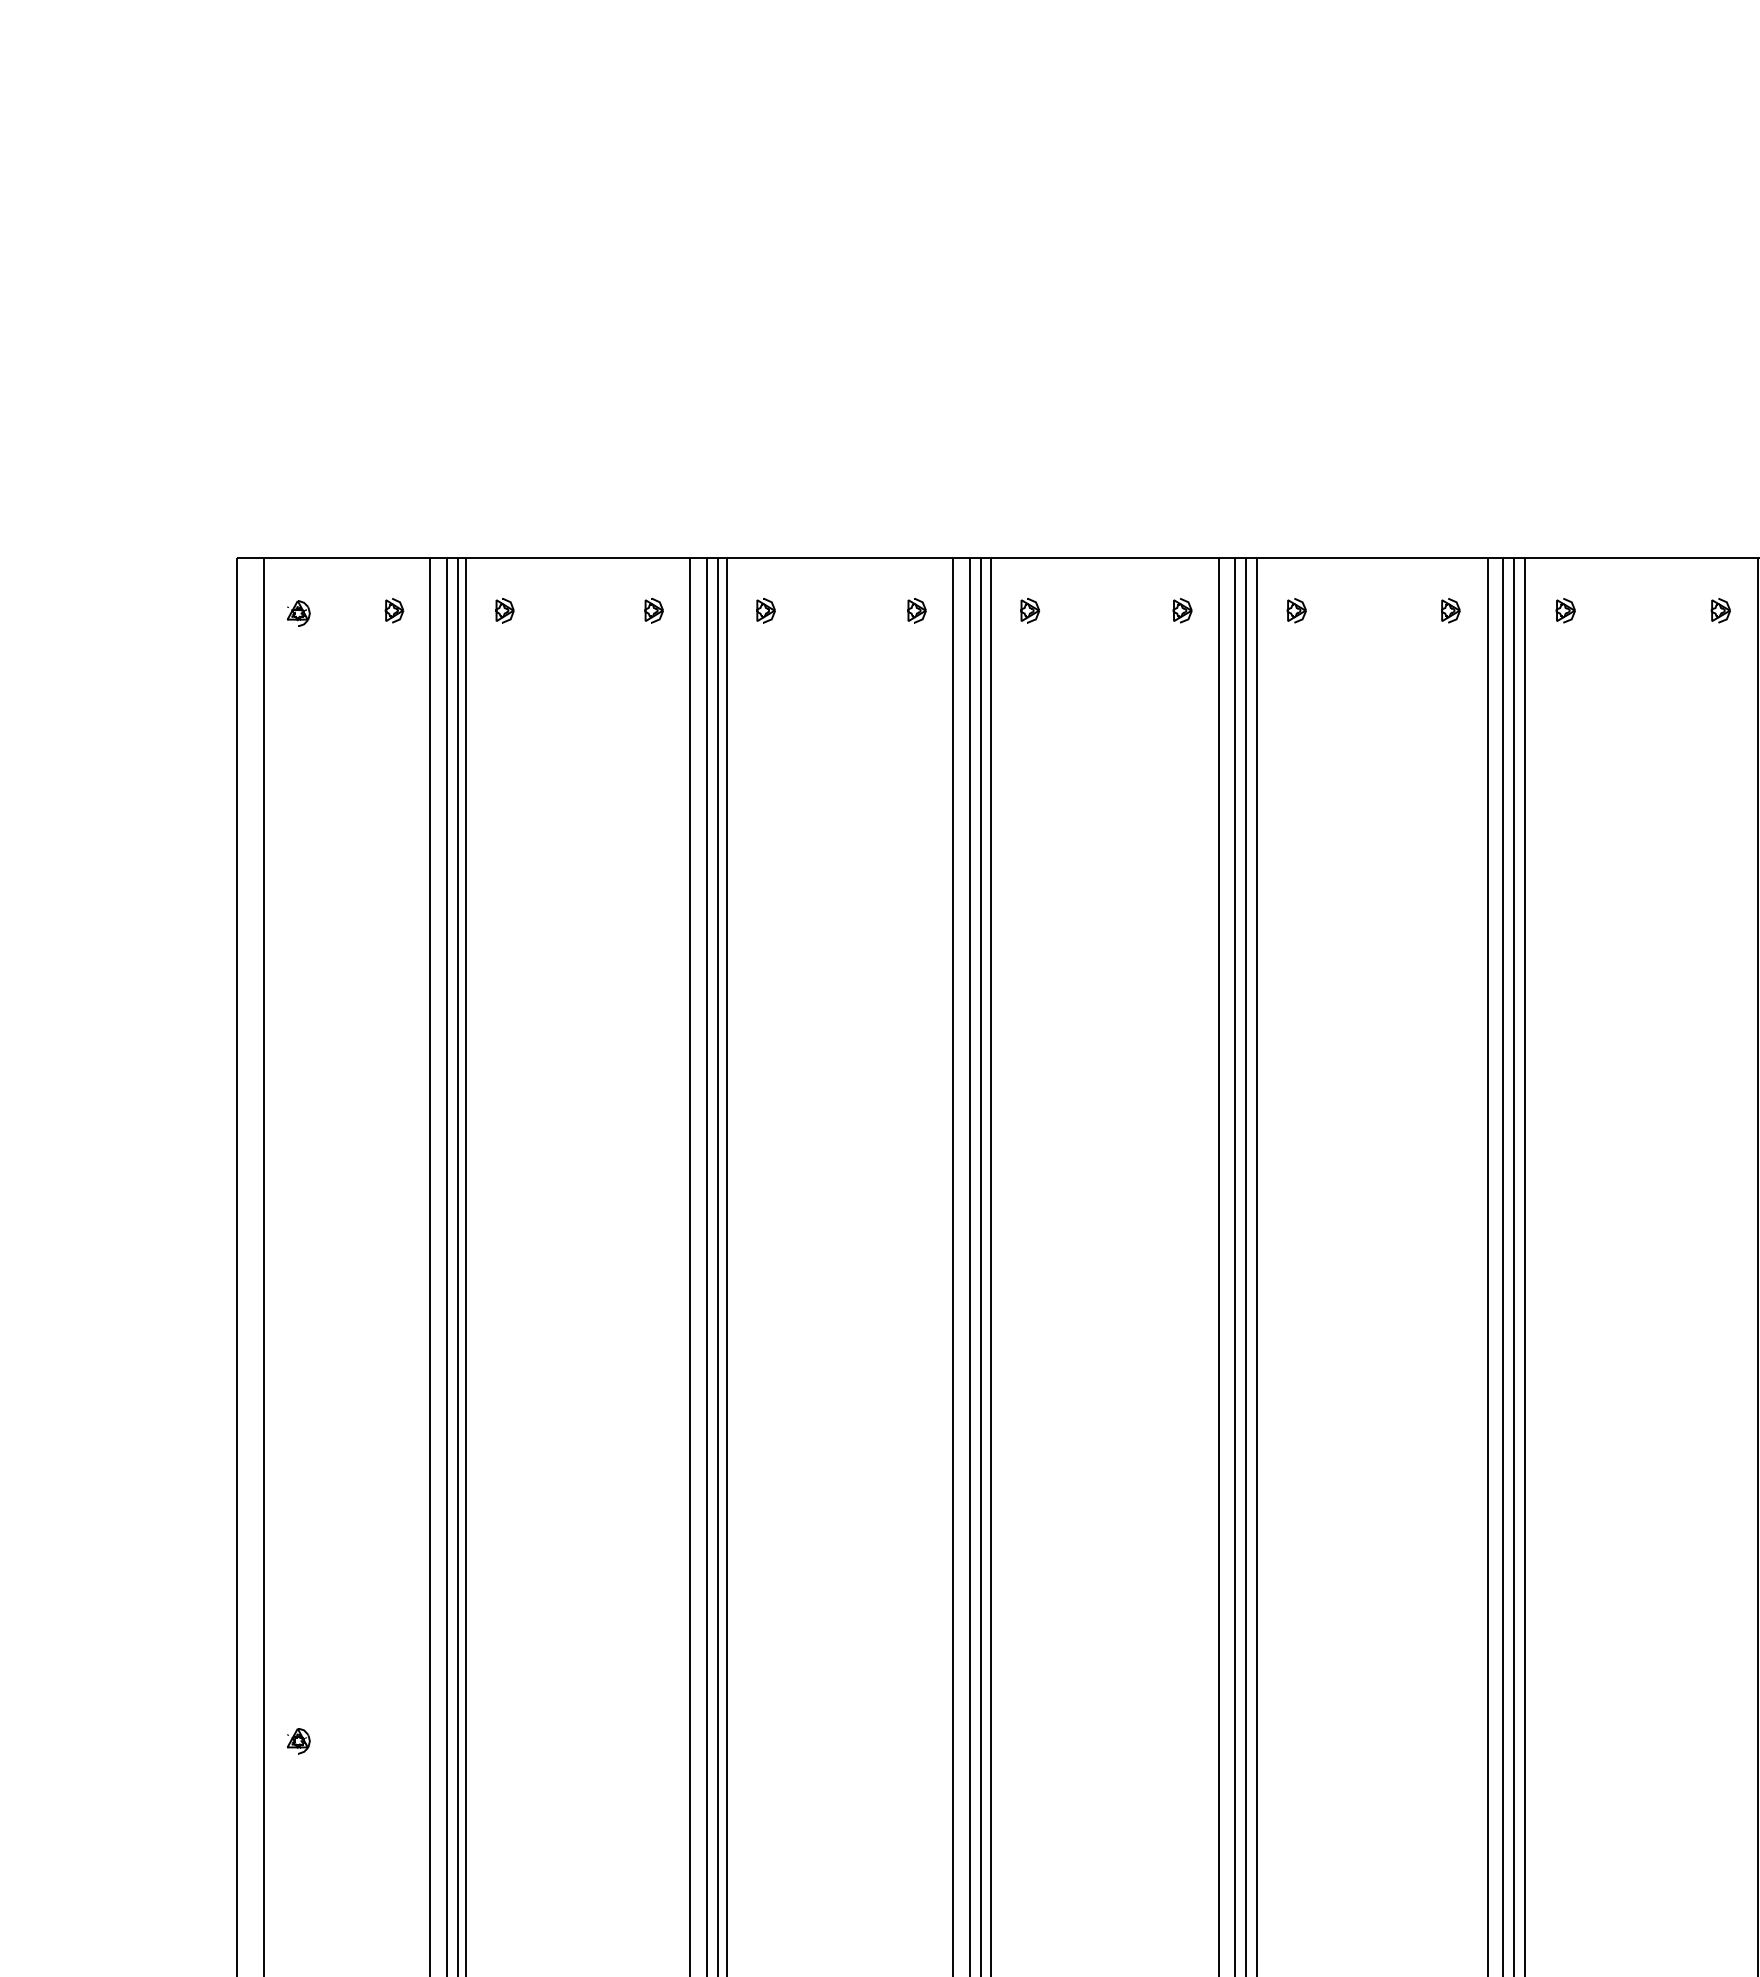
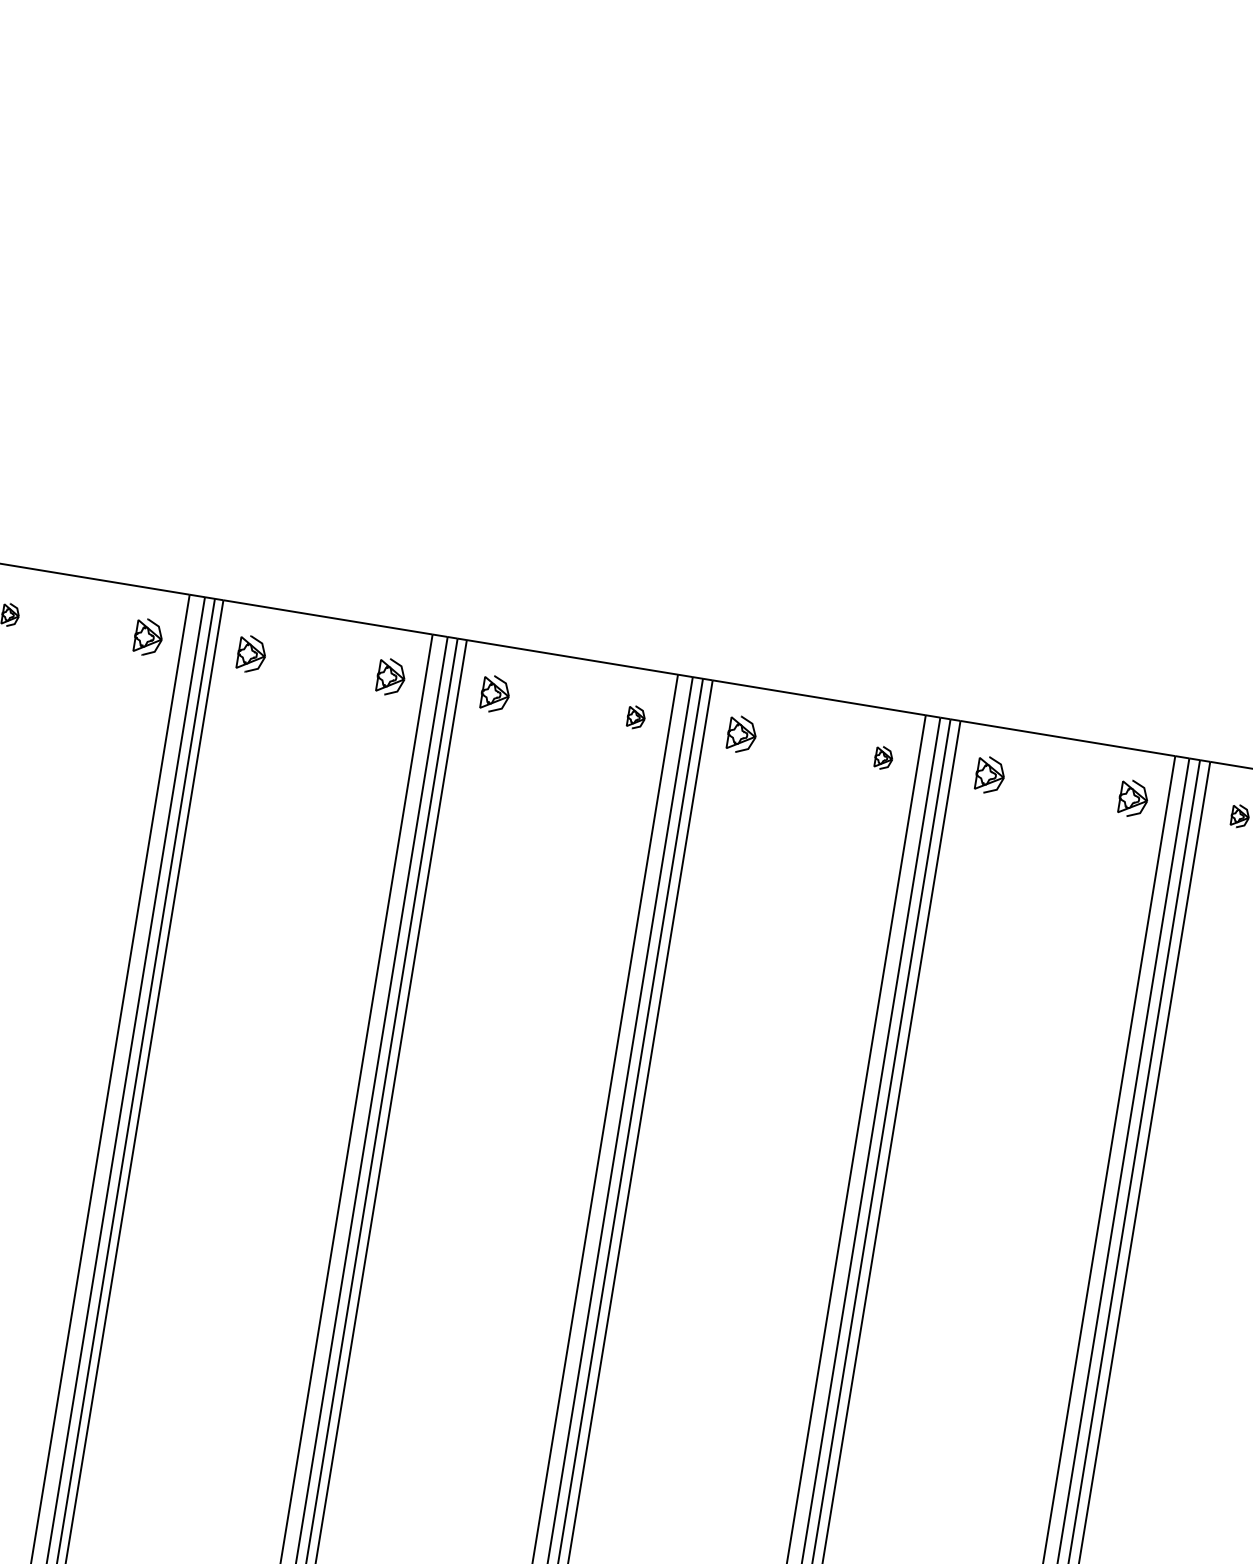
part: (653, 610) -> (147, 637), size x1.6
part: (765, 610) -> (251, 654), size x1.6
part: (916, 610) -> (390, 677), size x1.6
part: (1030, 610) -> (495, 694), size x1.6
part: (1296, 610) -> (741, 734), size x1.6
part: (1565, 610) -> (989, 775), size x1.6
part: (1720, 610) -> (1132, 798), size x1.6

